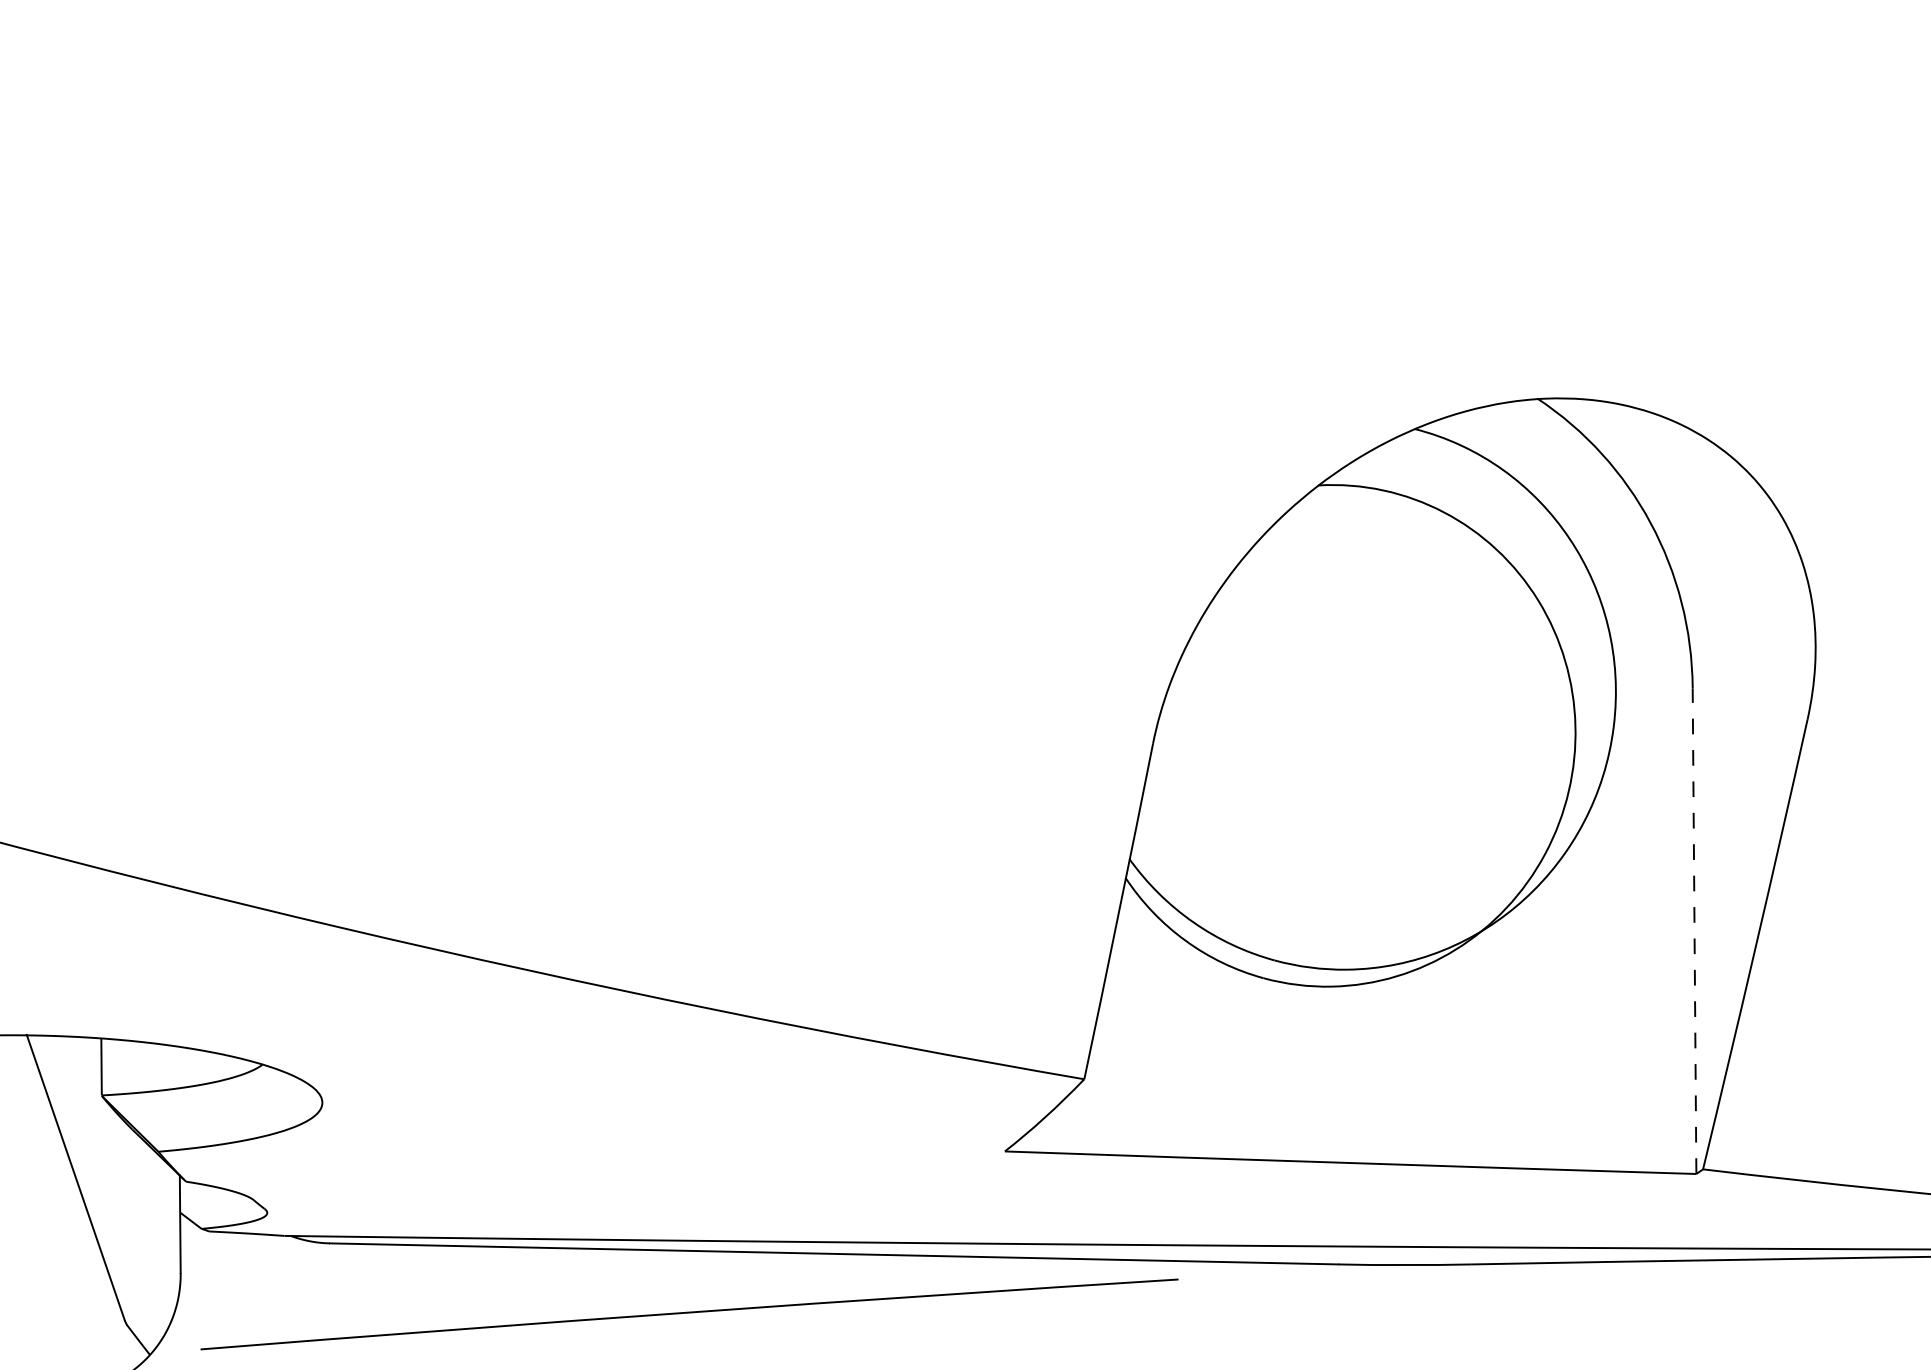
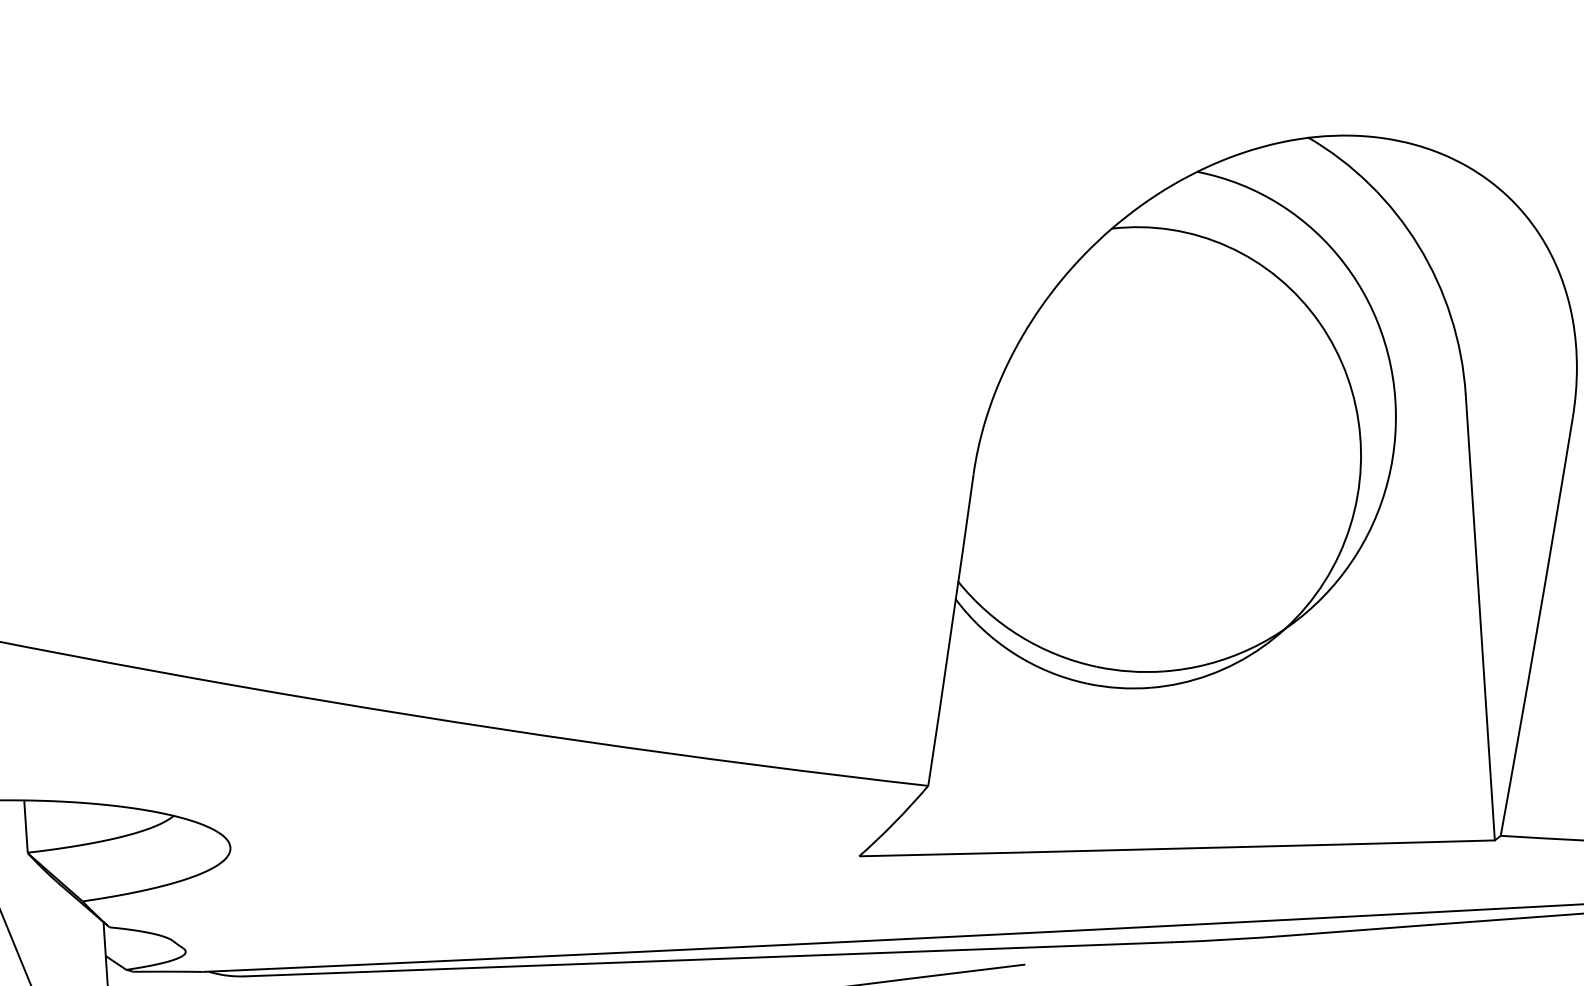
line: (1694, 931) -> (1480, 618), dashed -> solid

